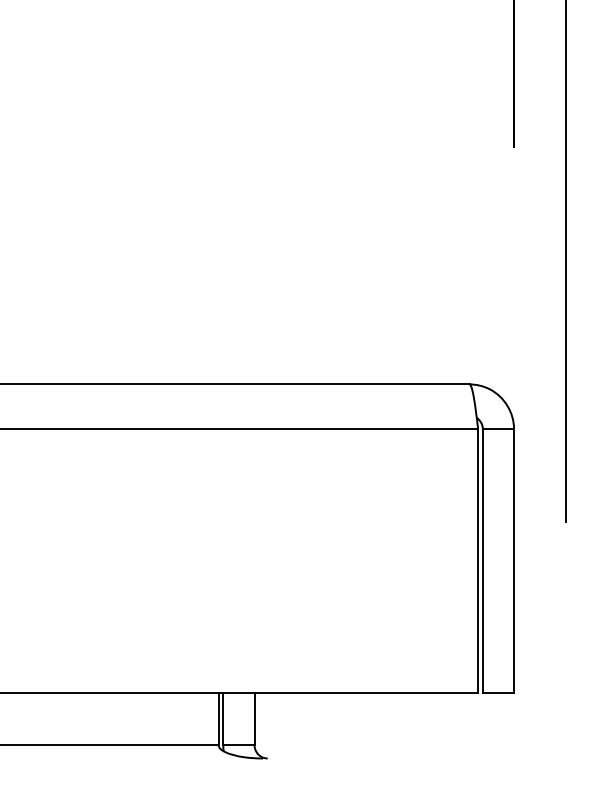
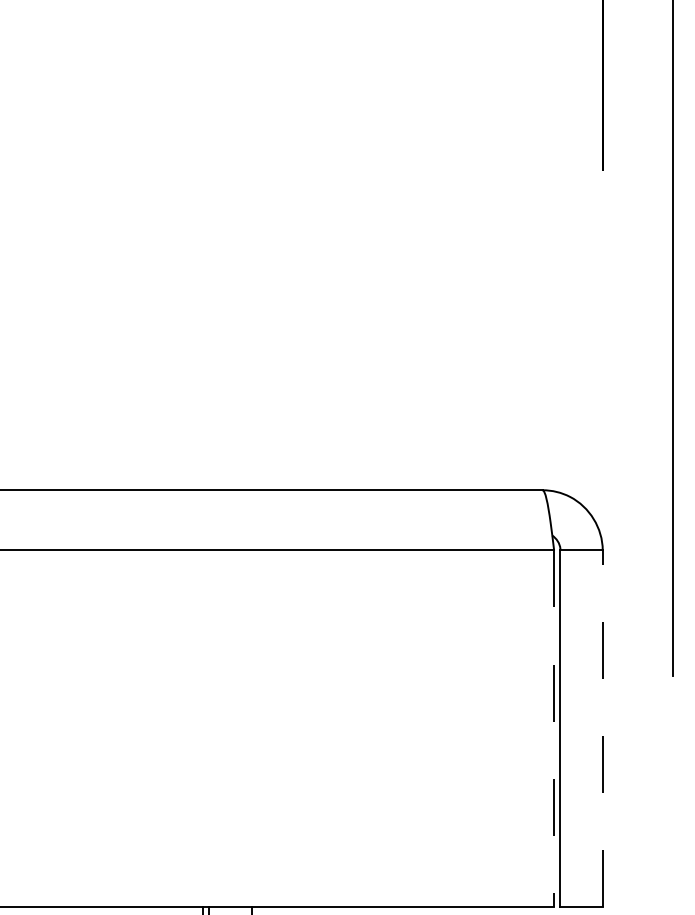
line: (478, 560) -> (554, 728), solid -> dashed
line: (514, 560) -> (603, 728), solid -> dashed

